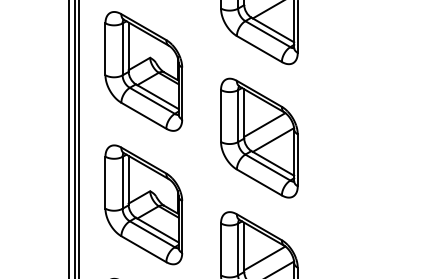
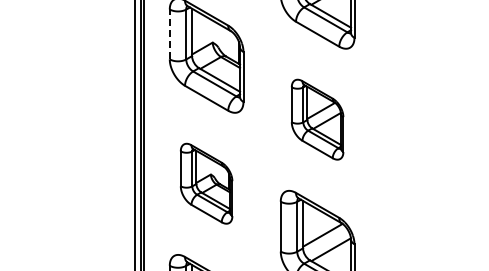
line: (105, 49) -> (169, 34), solid -> dashed
part: (259, 137) -> (317, 119), size x0.7
part: (143, 204) -> (206, 183), size x0.7

